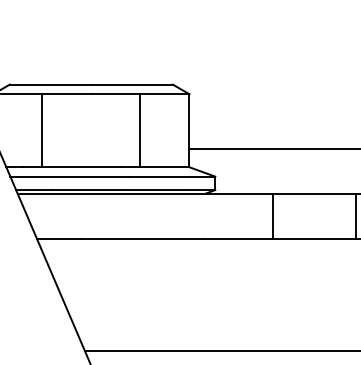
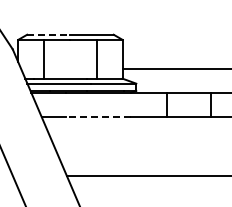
line: (50, 84) -> (48, 34), solid -> dashed
line: (144, 238) -> (98, 116), solid -> dashed

